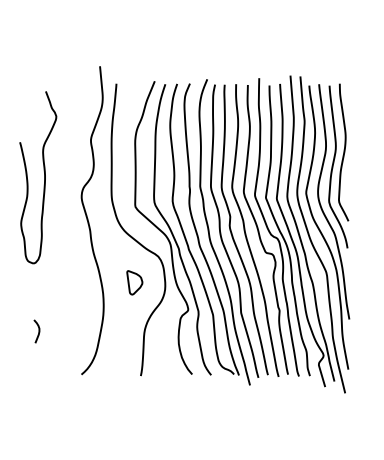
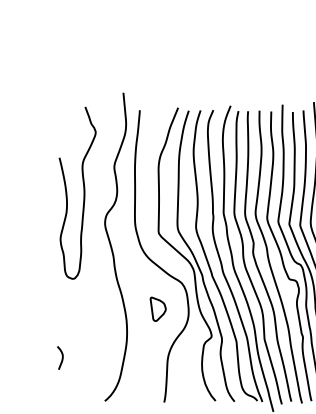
curve: (44, 177) -> (83, 193), moved

